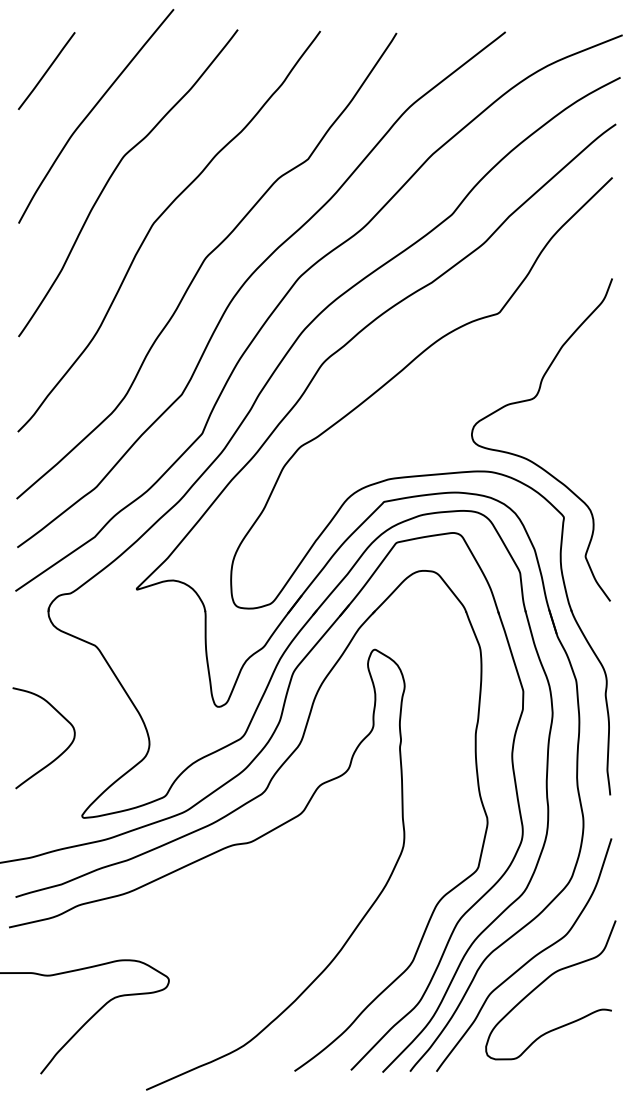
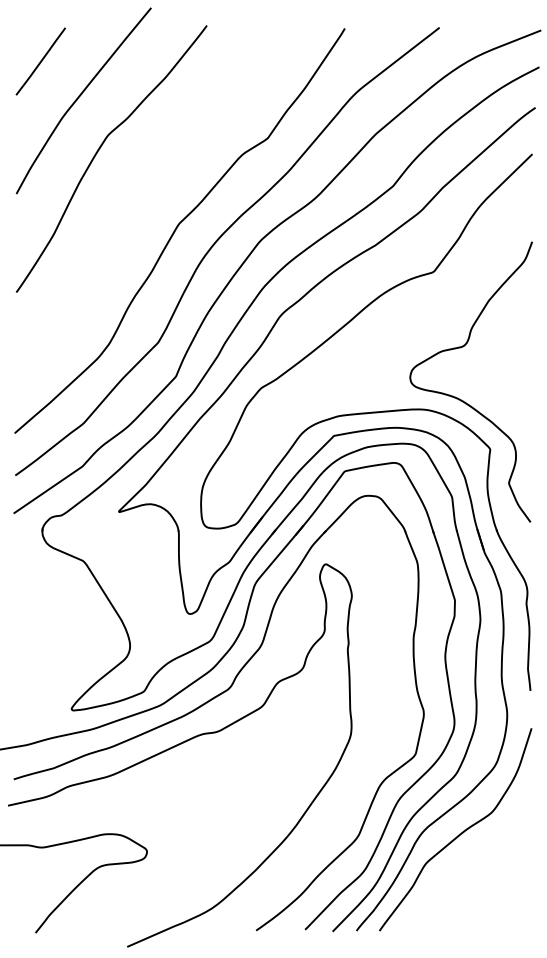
curve: (157, 220) -> (137, 191), removed
curve: (59, 754) -> (51, 655), removed
curve: (544, 982) -> (473, 853), removed

